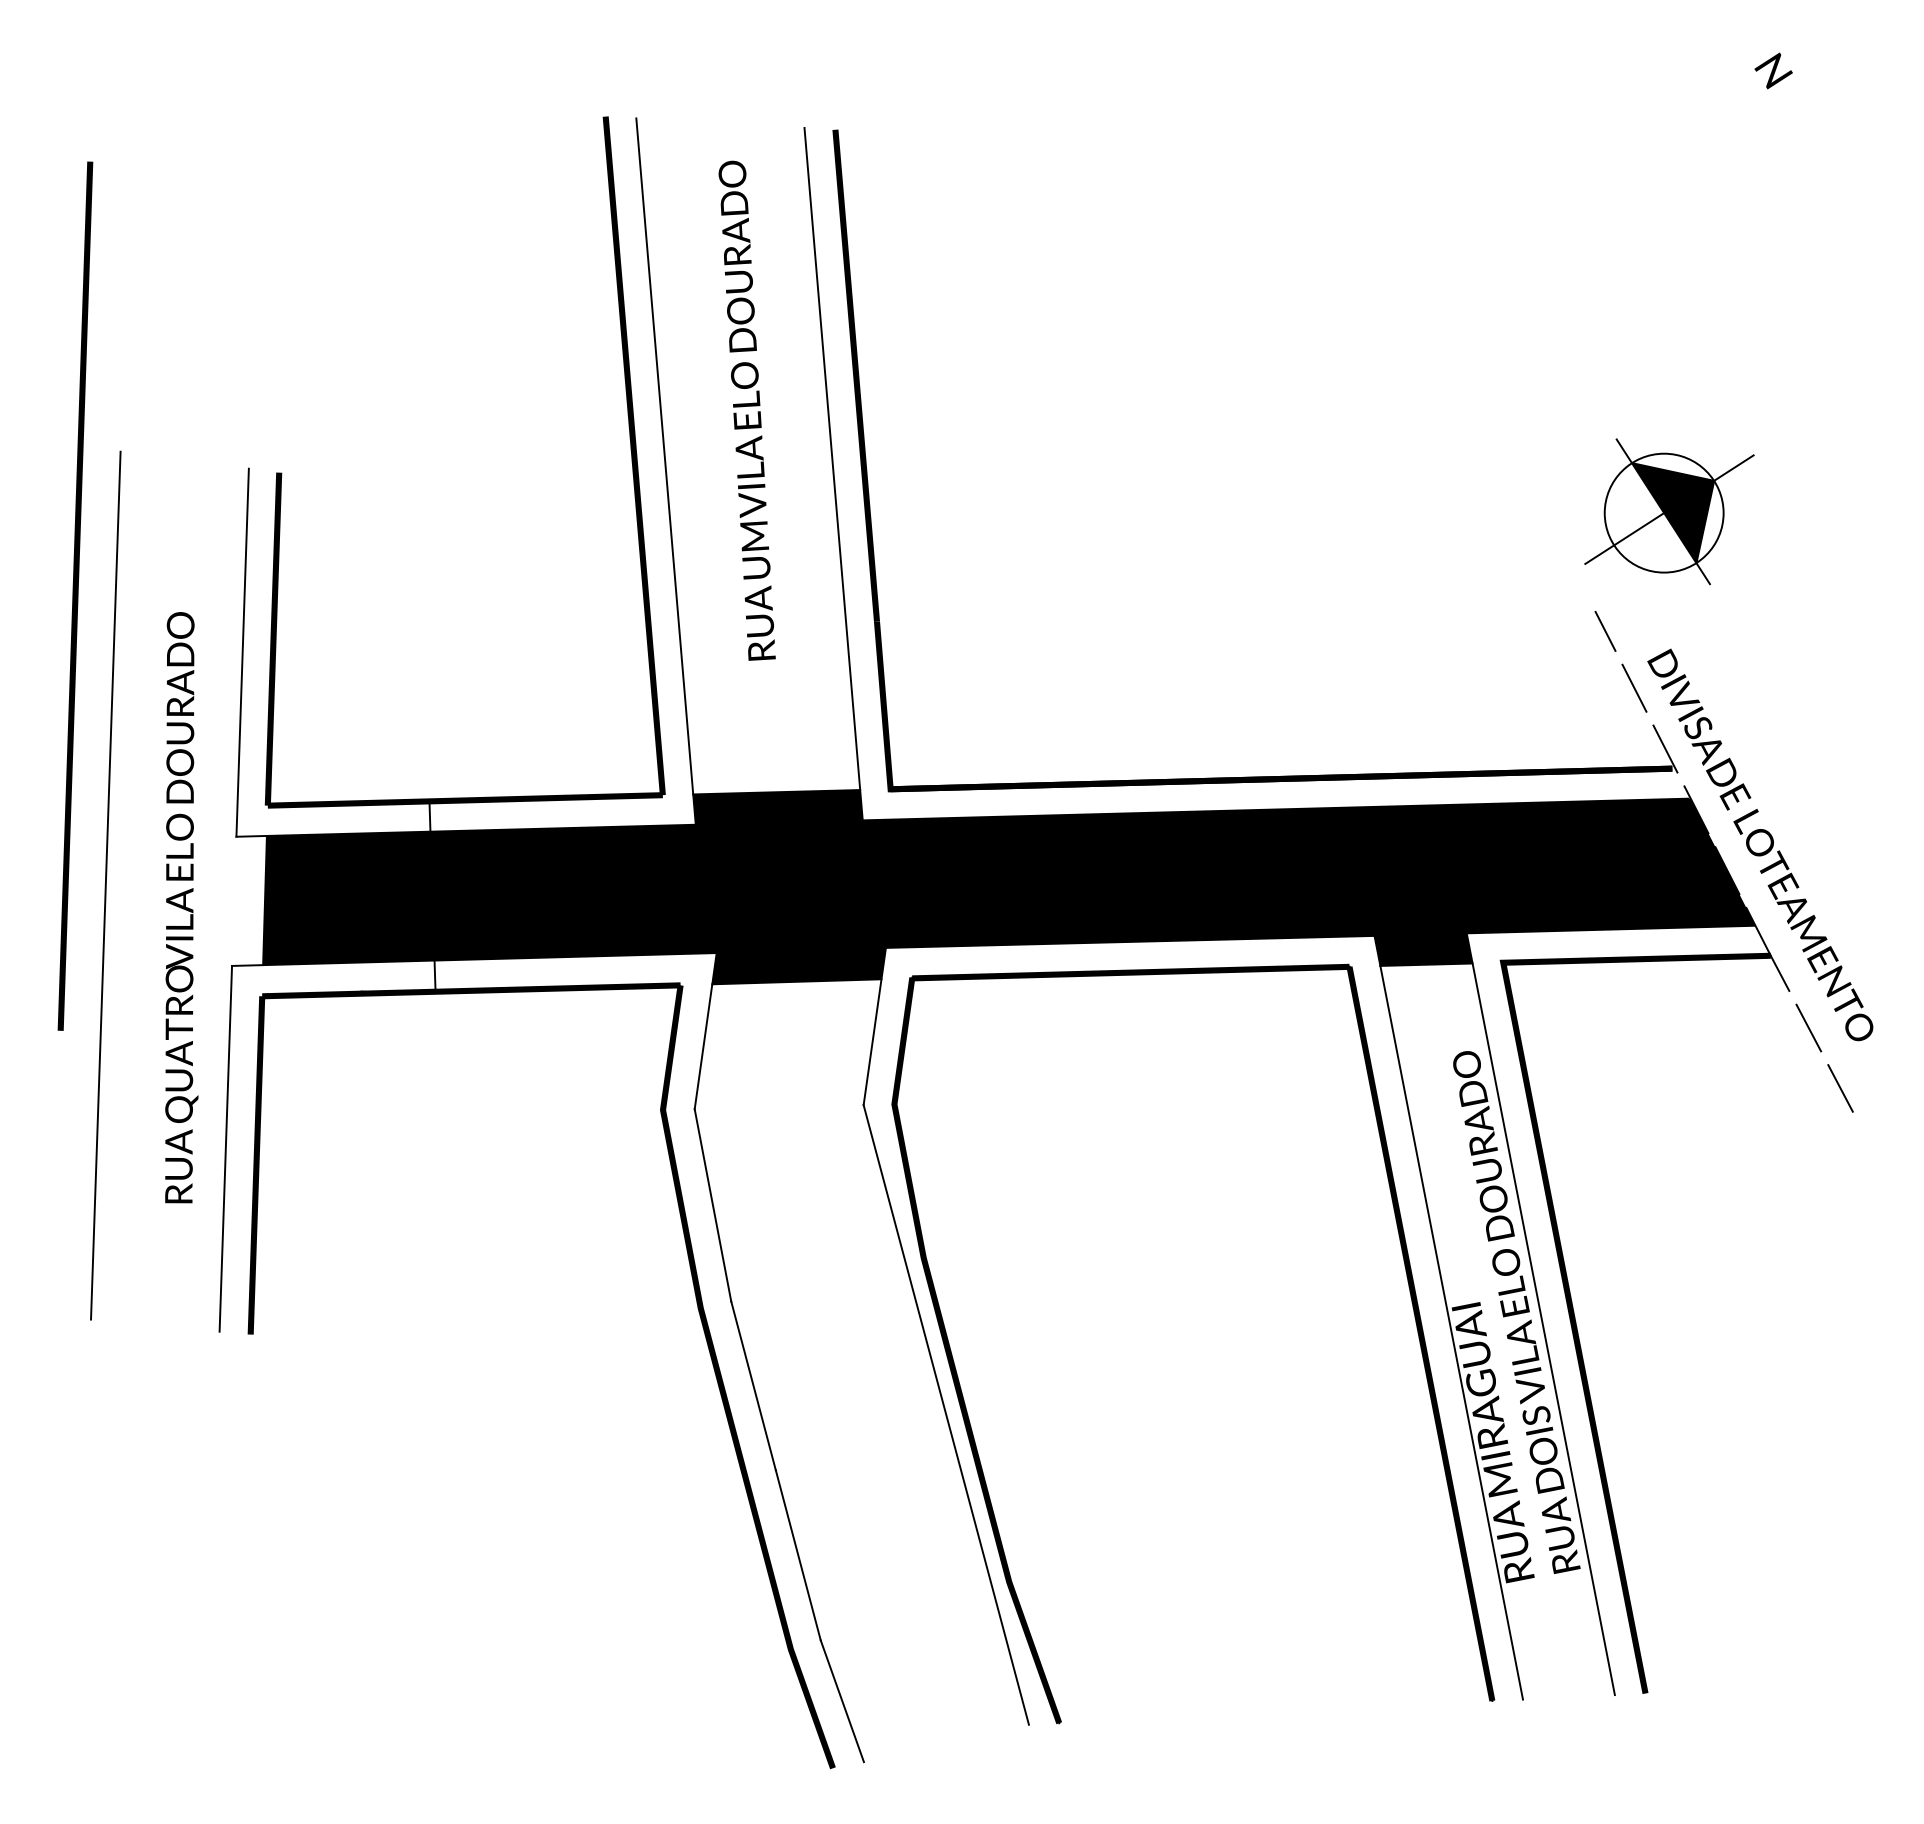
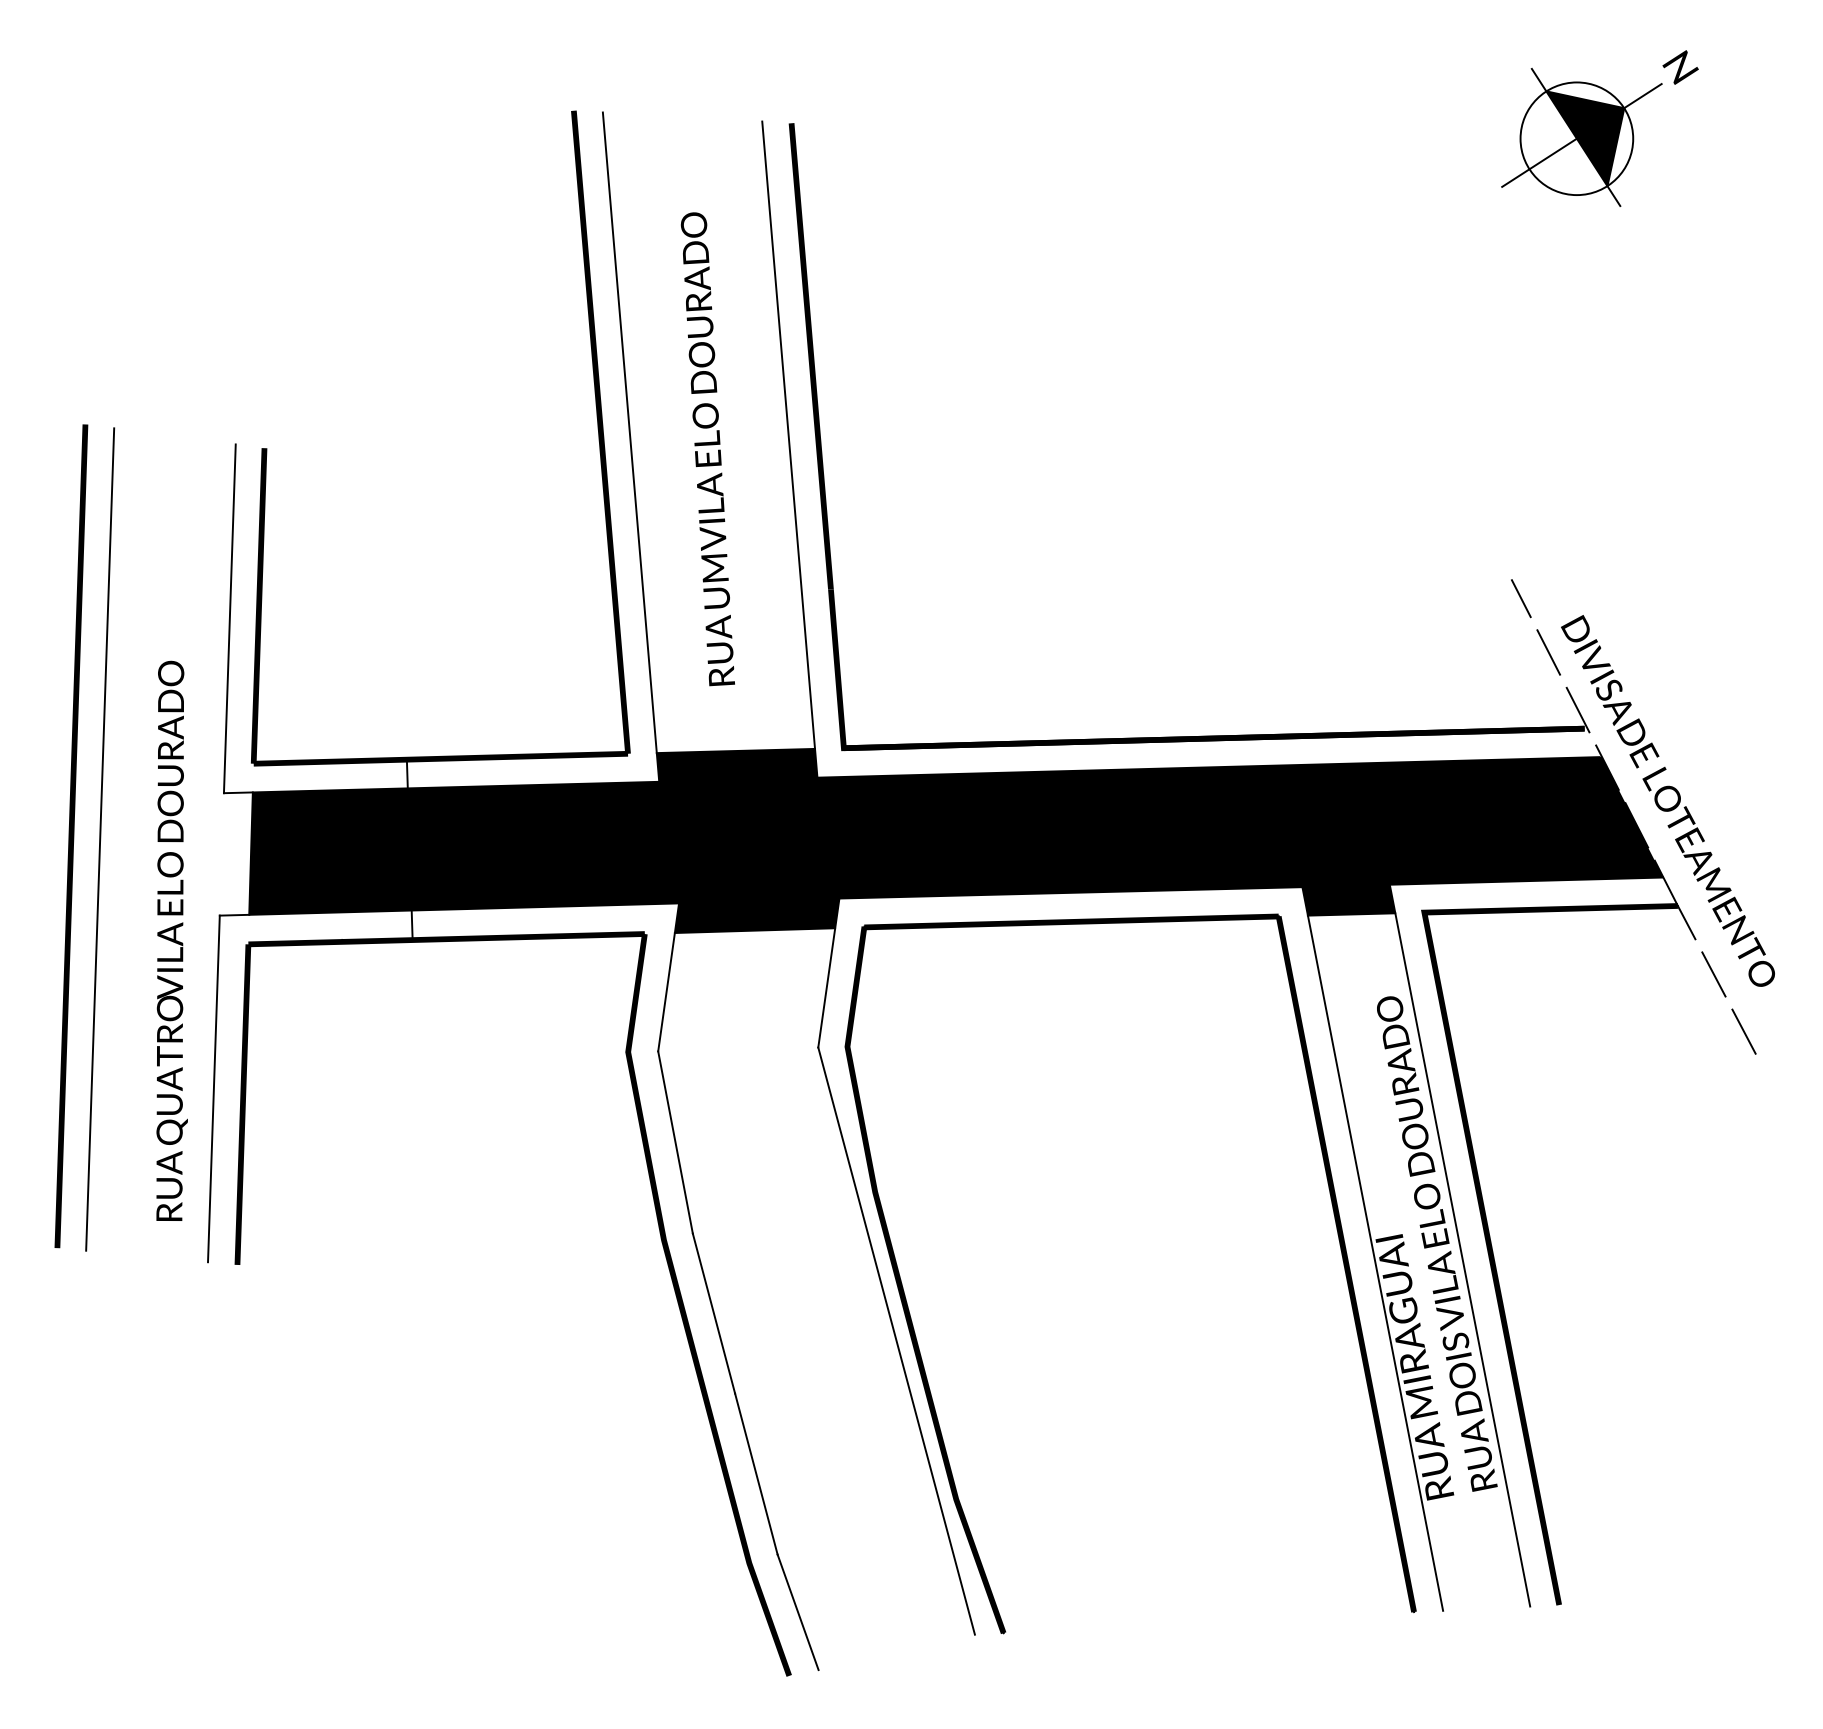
text: (746, 410) -> (707, 448), moved
part: (1669, 511) -> (1581, 137), moved
line: (75, 595) -> (71, 835), moved
text: (181, 907) -> (171, 940), moved

